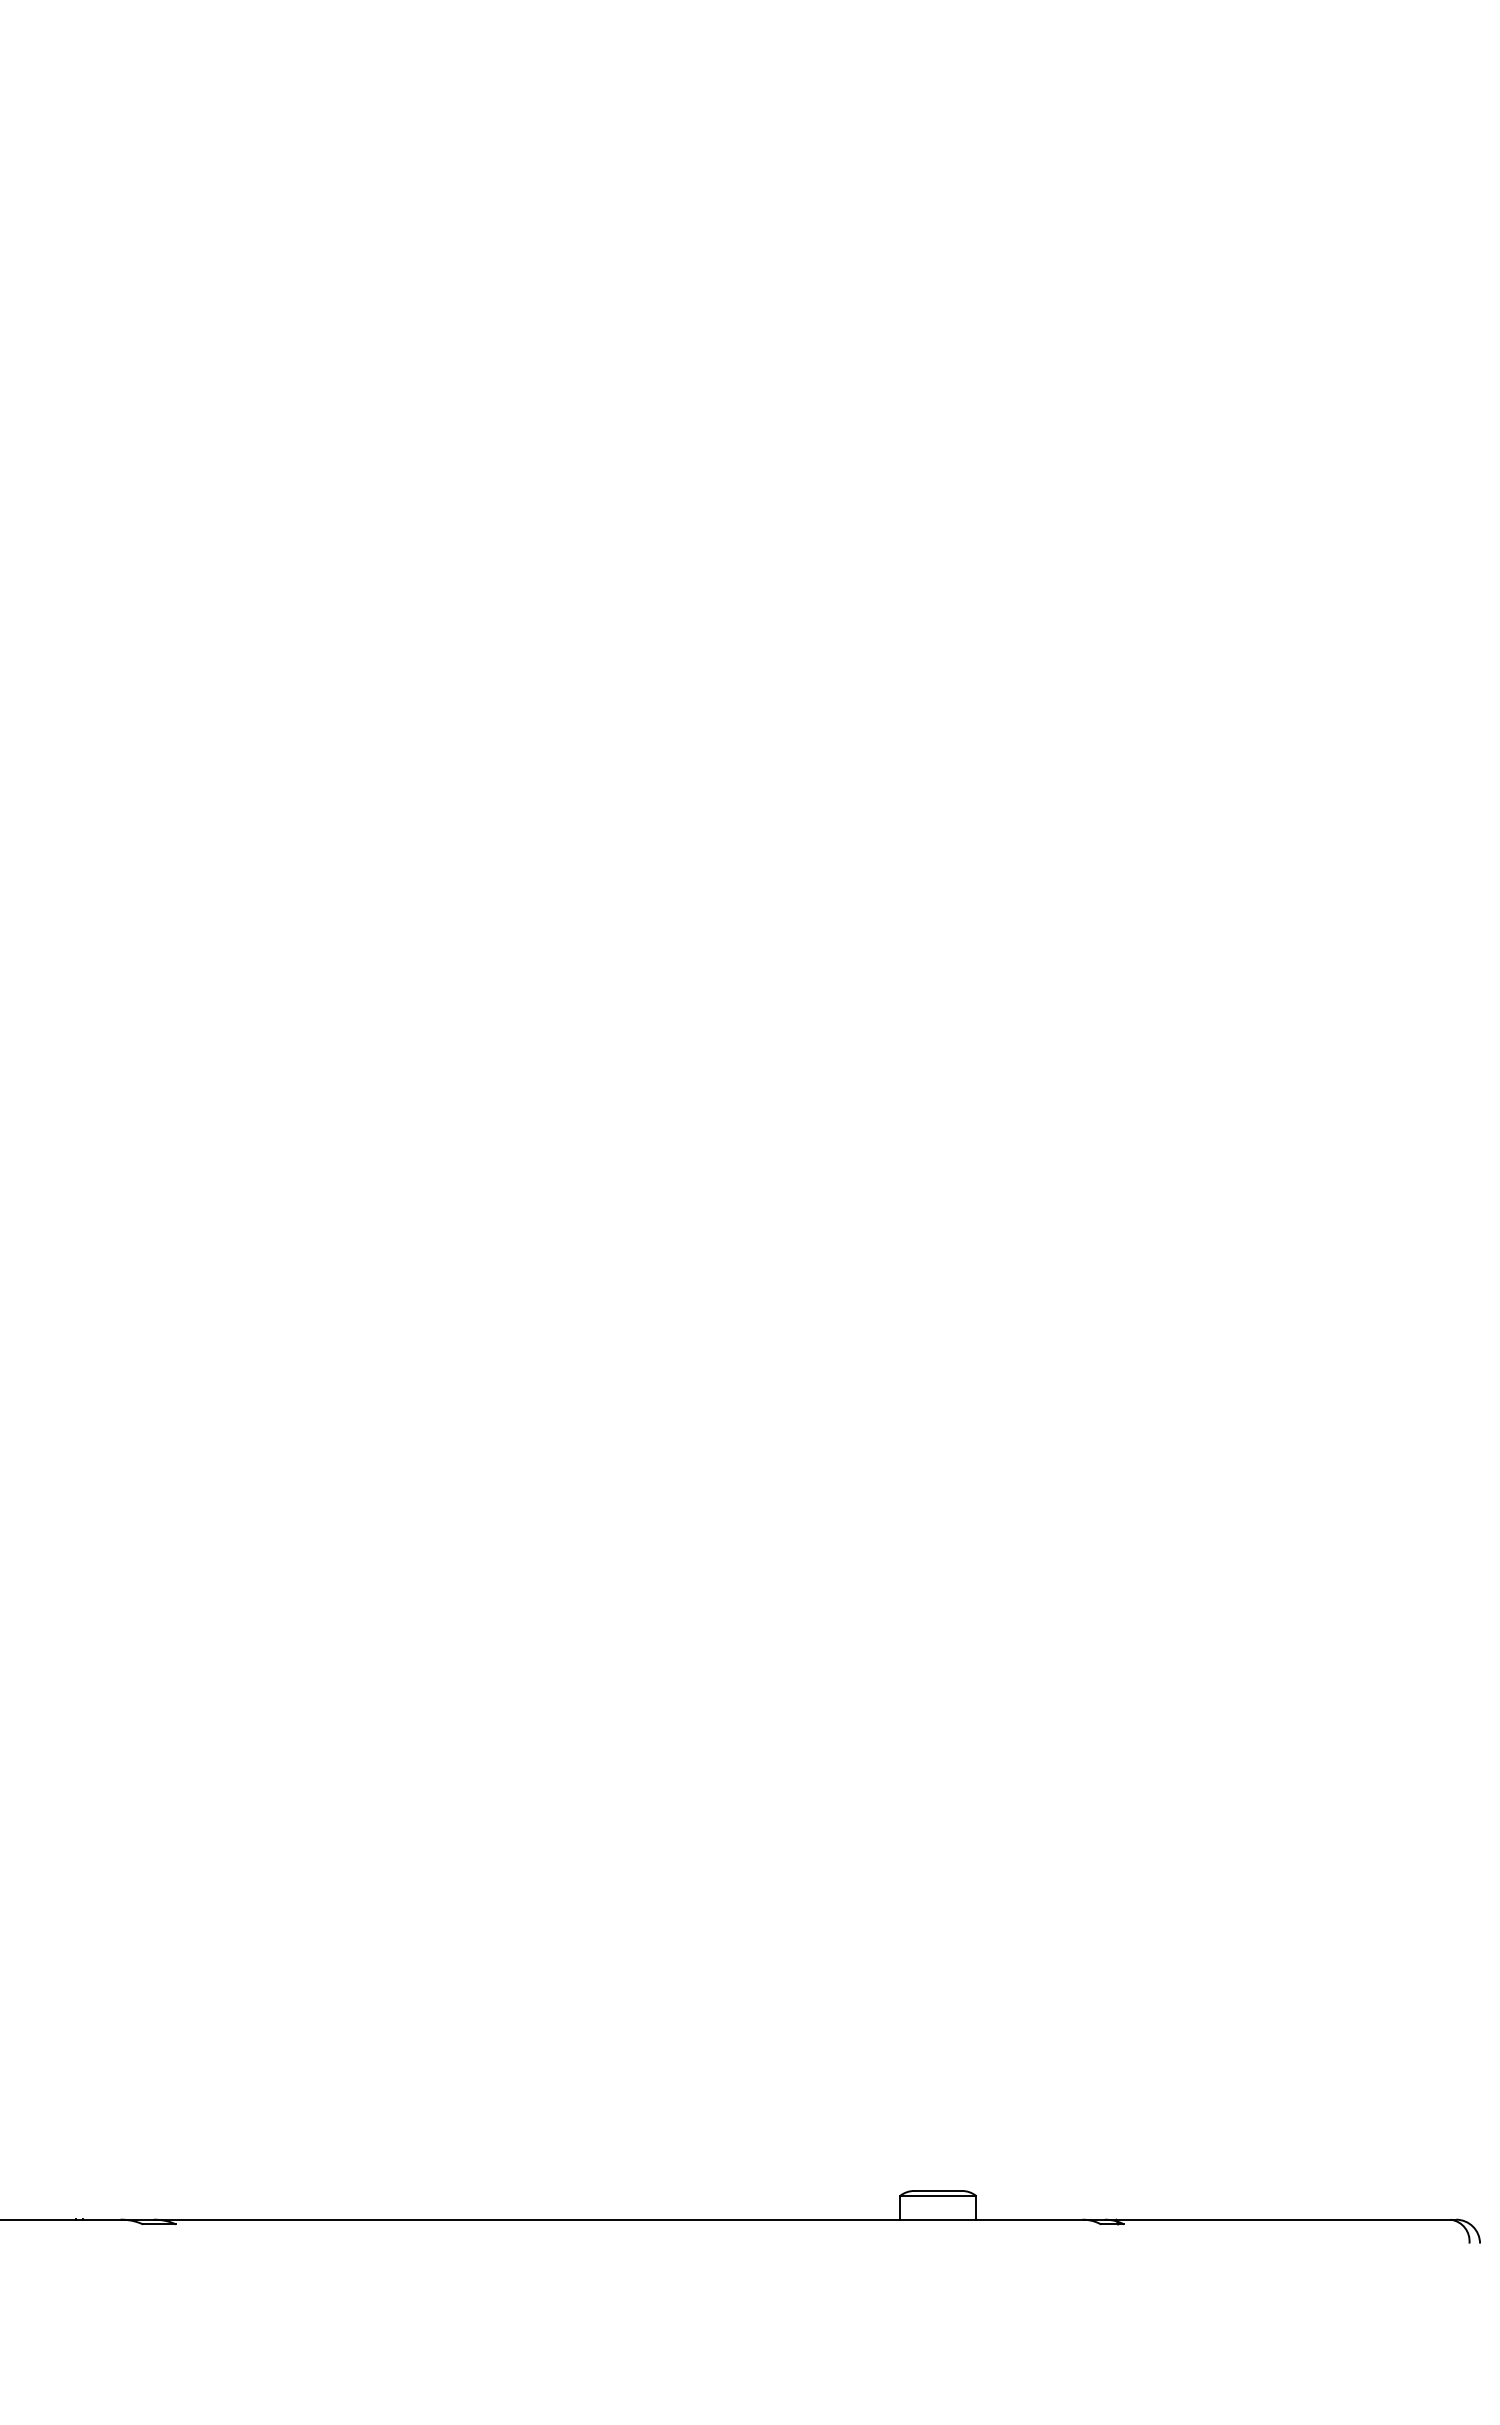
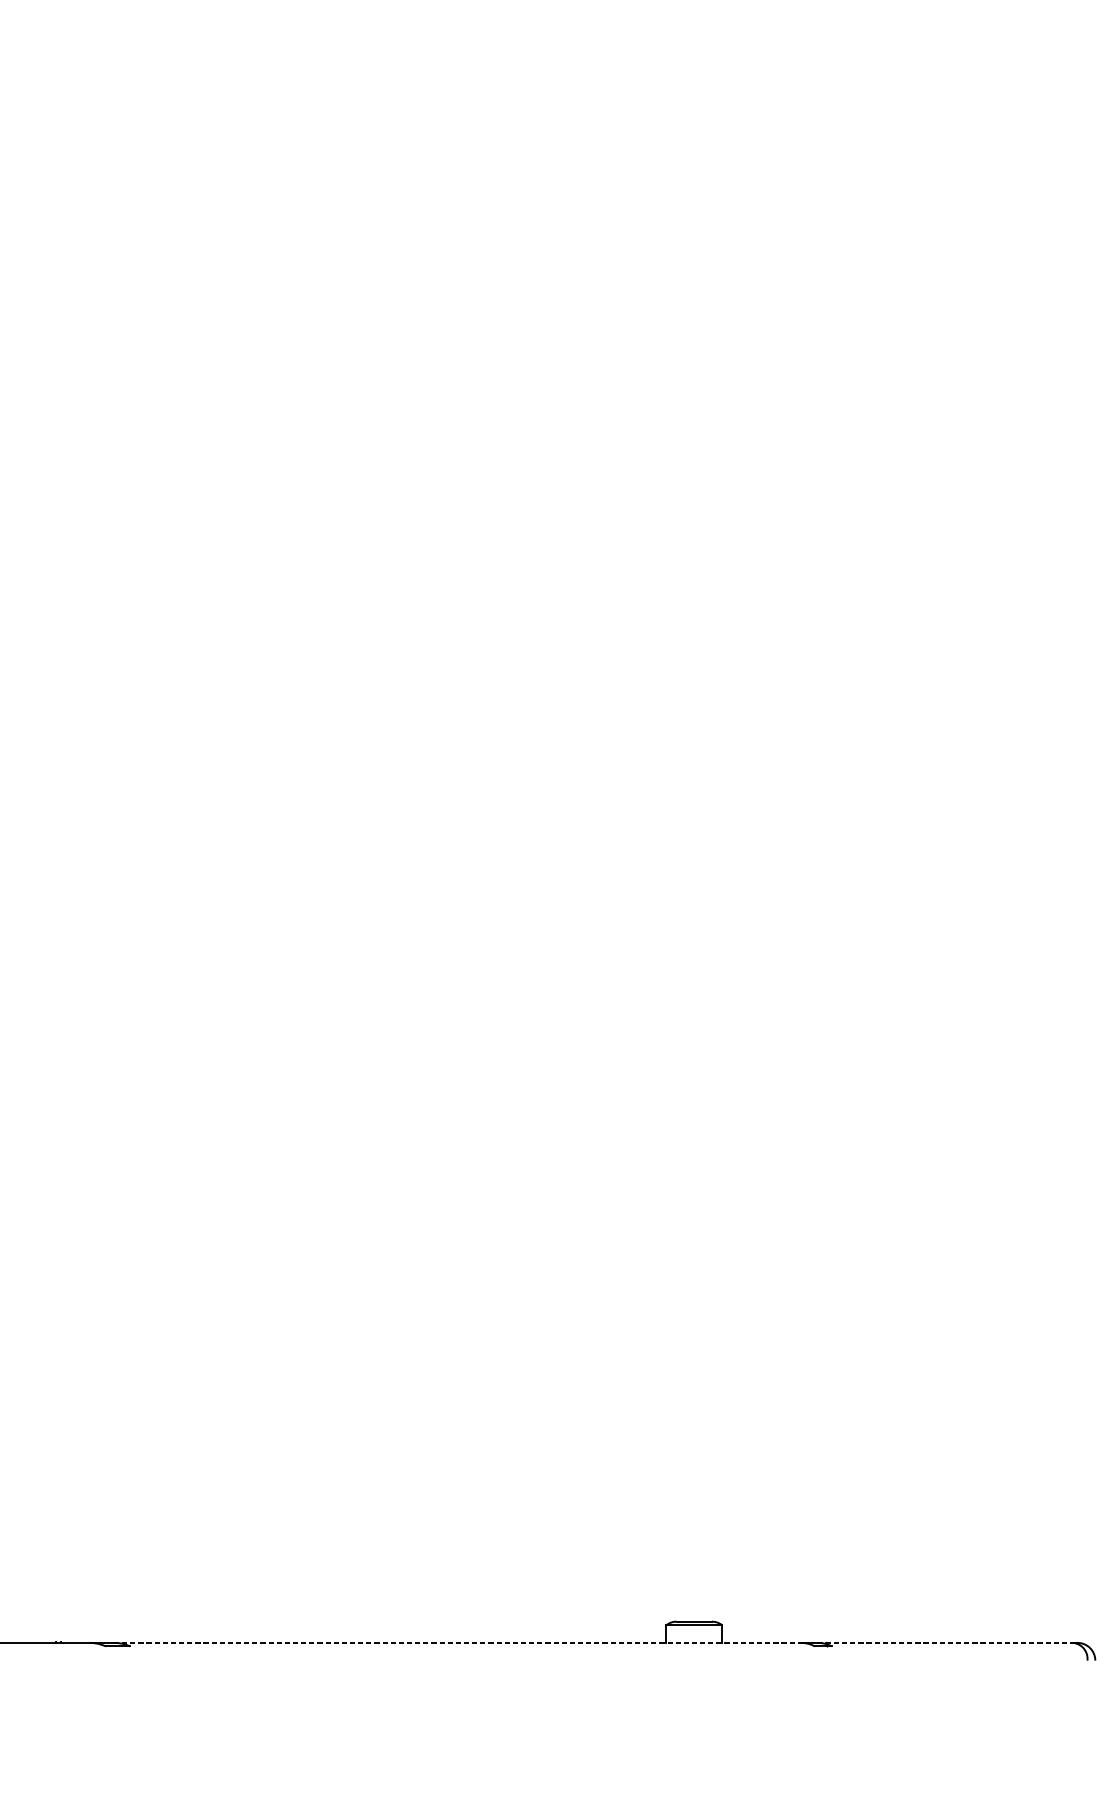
line: (618, 2219) -> (457, 1642), solid -> dashed
line: (1277, 2219) -> (945, 1642), solid -> dashed

